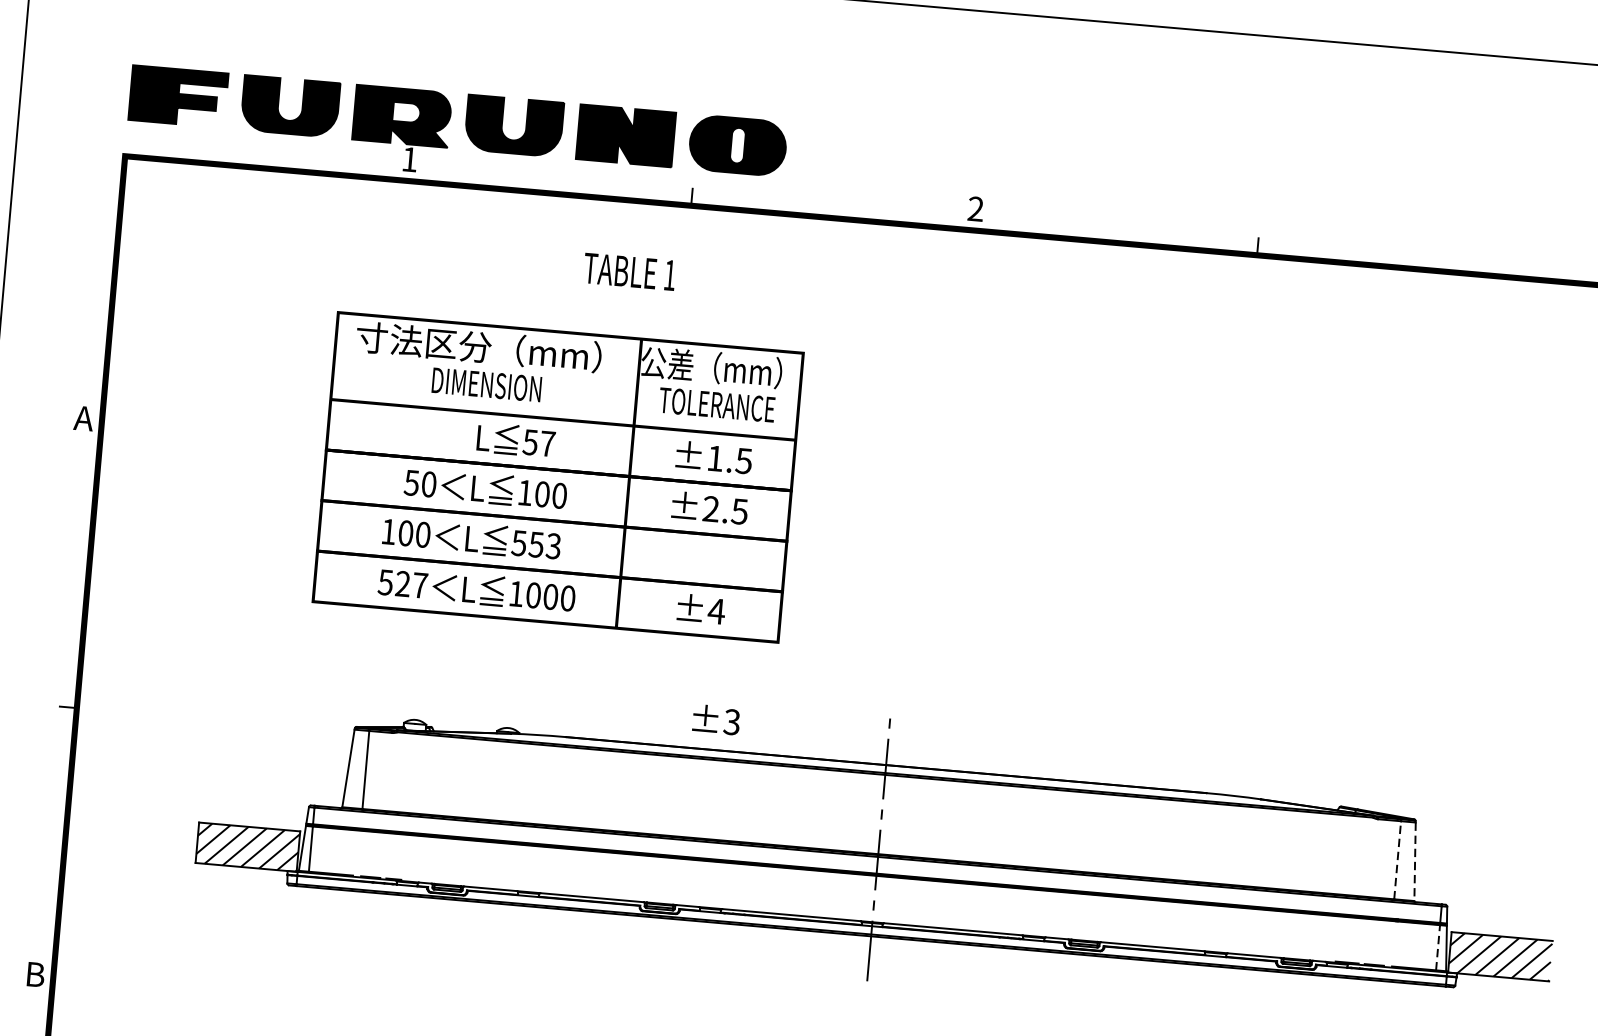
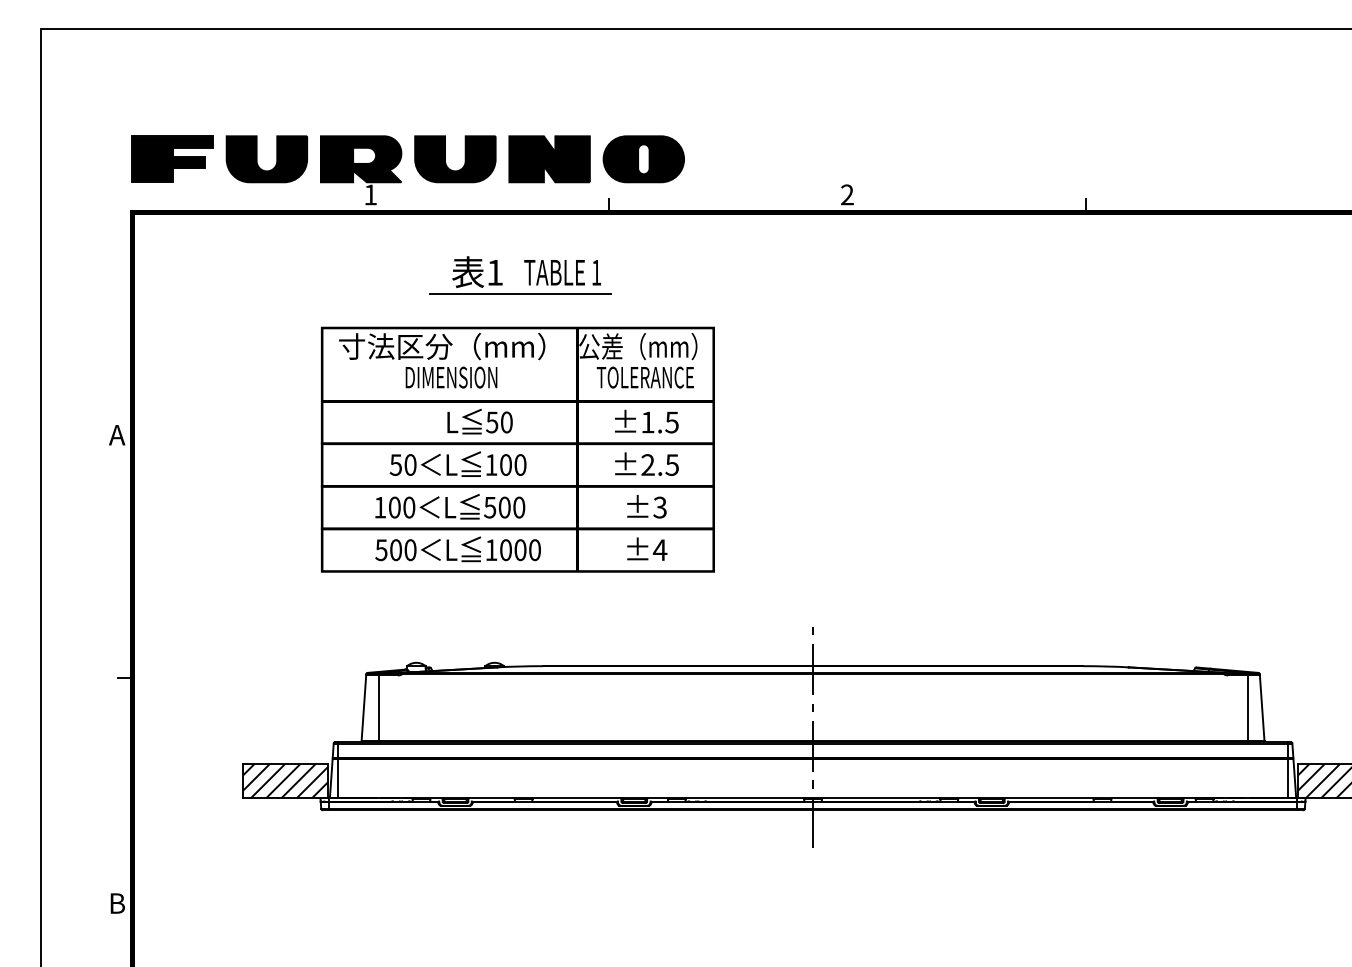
part: (577, 292) -> (520, 293), added
text: (547, 443) -> (506, 422), 57 -> 50
text: (544, 545) -> (511, 507), 553 -> 500
text: (411, 585) -> (403, 550), 527 -> 500
text: (715, 719) -> (646, 506), moved
line: (1397, 860) -> (1247, 708), dashed -> solid
line: (1415, 862) -> (1262, 708), dashed -> solid
line: (1437, 946) -> (1287, 777), dashed -> solid

